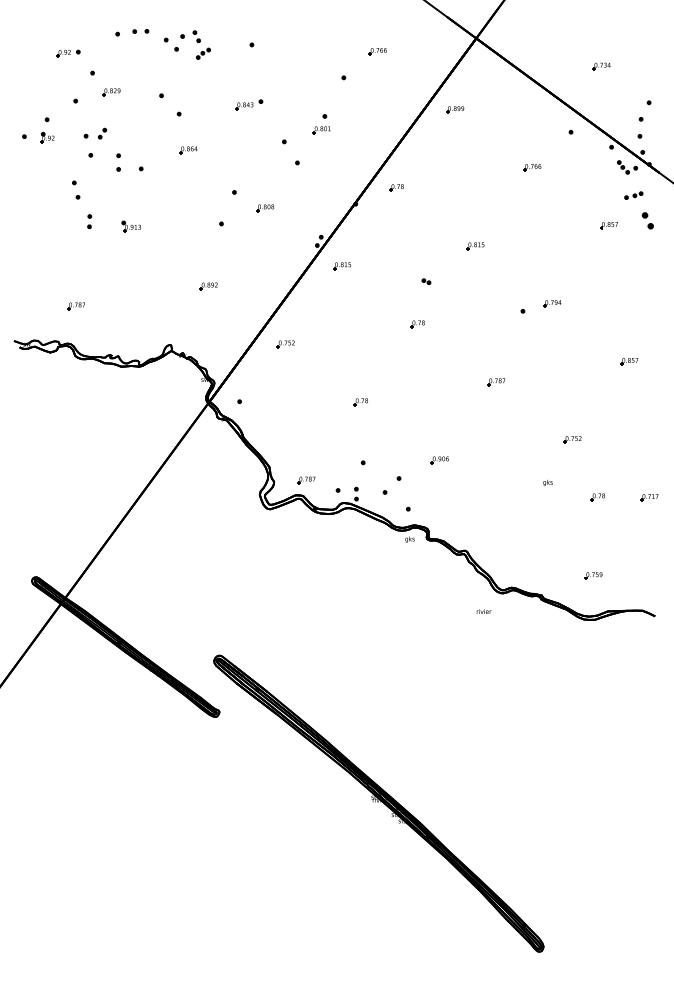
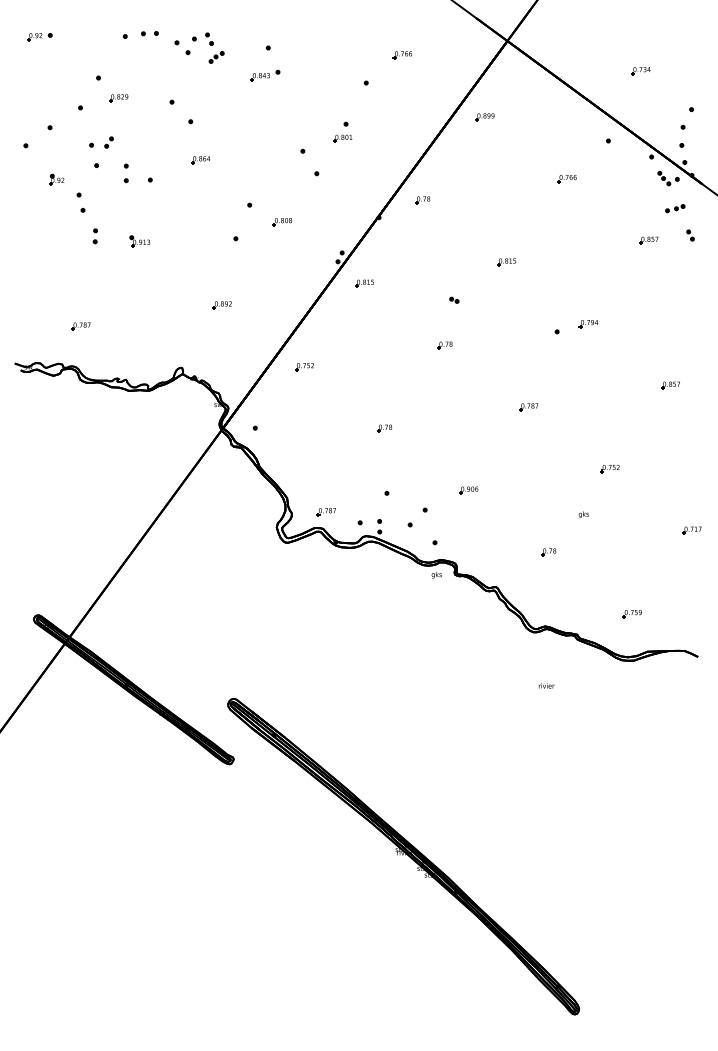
part: (68, 53) -> (39, 36), moved
part: (249, 104) -> (265, 75), moved
part: (47, 137) -> (56, 179), moved
part: (648, 220) -> (690, 235), size x0.62
part: (597, 497) -> (548, 552), moved
text: (483, 611) -> (546, 685), moved

